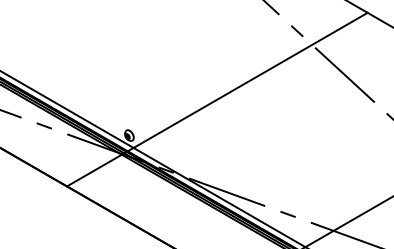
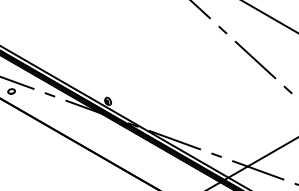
line: (217, 99) -> (168, 76), removed

